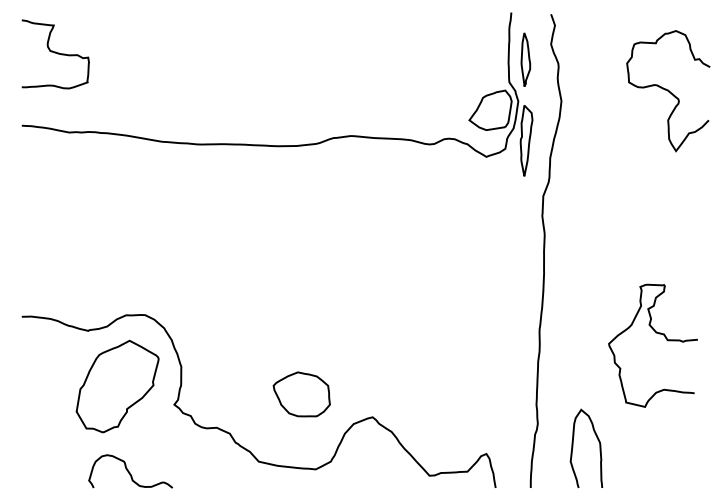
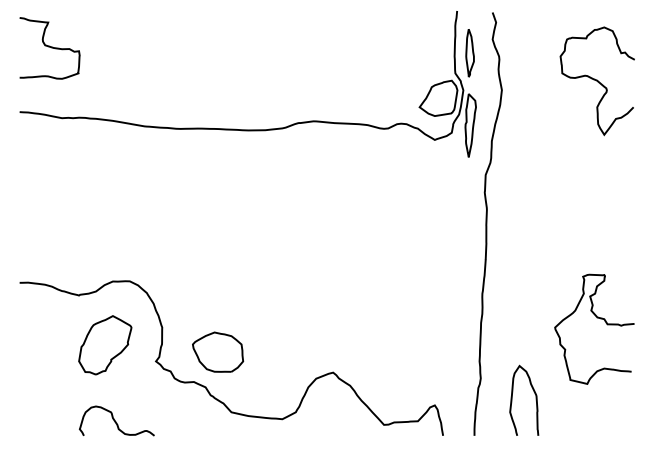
curve: (655, 333) -> (596, 318), moved
part: (117, 386) -> (105, 345), size x0.71
part: (301, 394) -> (217, 352), moved

